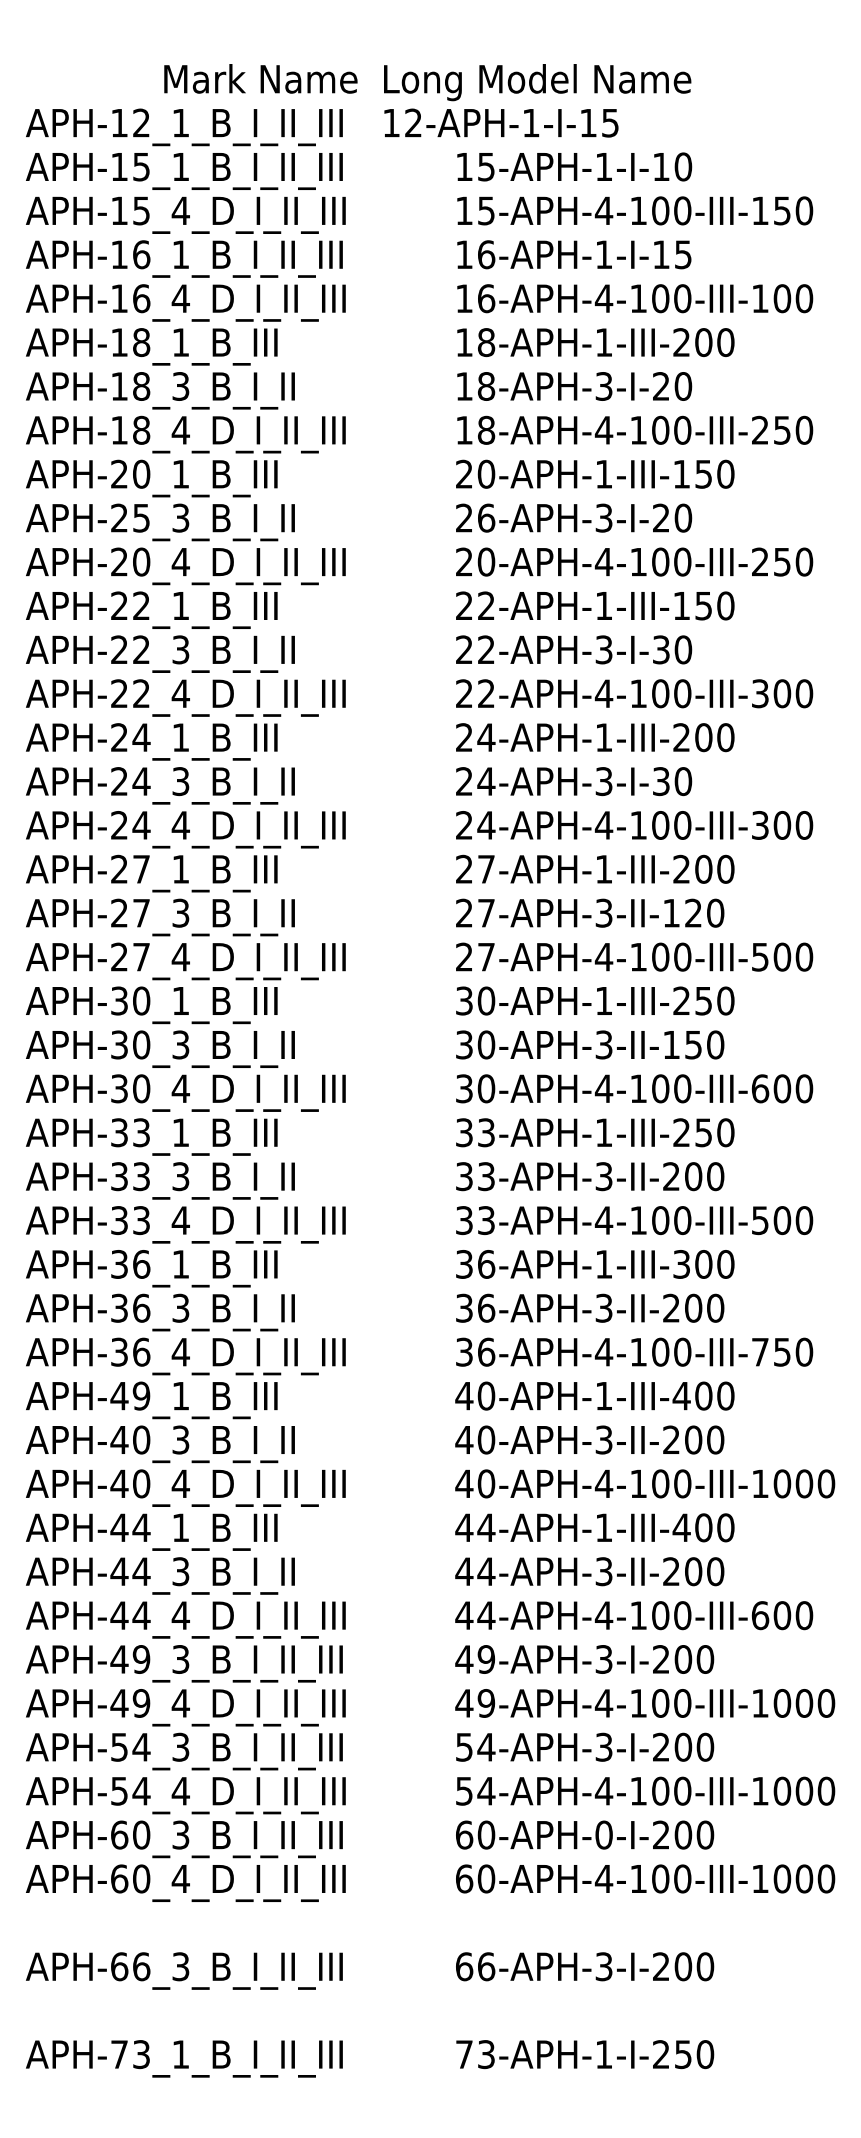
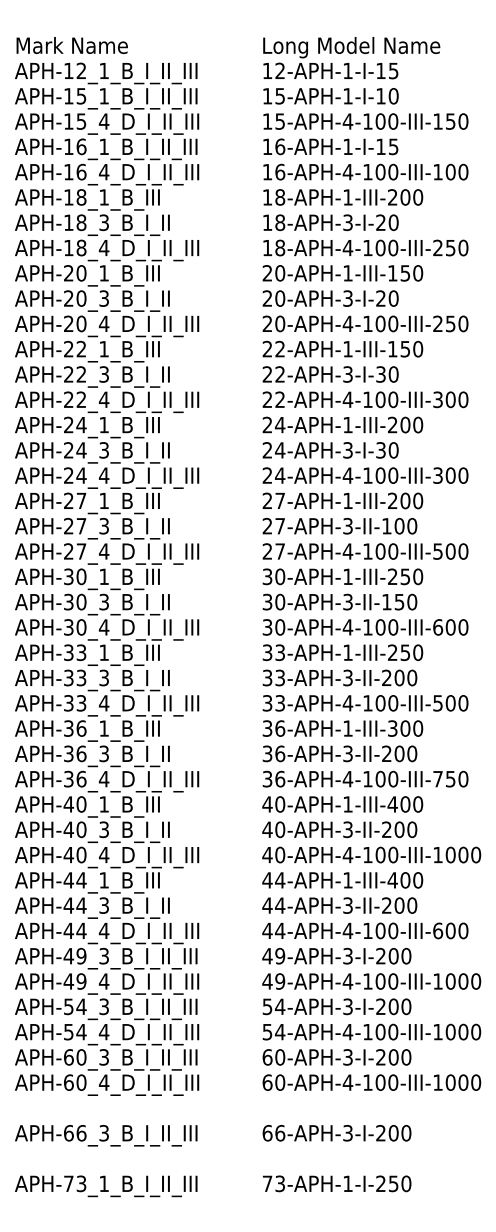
text: (259, 78) -> (71, 45), moved
text: (537, 101) -> (351, 58), moved
text: (141, 517) -> (81, 298), APH-25_3_B_I_II -> APH-20_3_B_I_II
text: (486, 517) -> (280, 298), 26-APH-3-I-20 -> 20-APH-3-I-20
text: (693, 913) -> (399, 526), 27-APH-3-II-120 -> 27-APH-3-II-100
text: (141, 1396) -> (81, 804), APH-49_1_B_III -> APH-40_1_B_III
text: (603, 1835) -> (347, 1057), 60-APH-0-I-200 -> 60-APH-3-I-200

